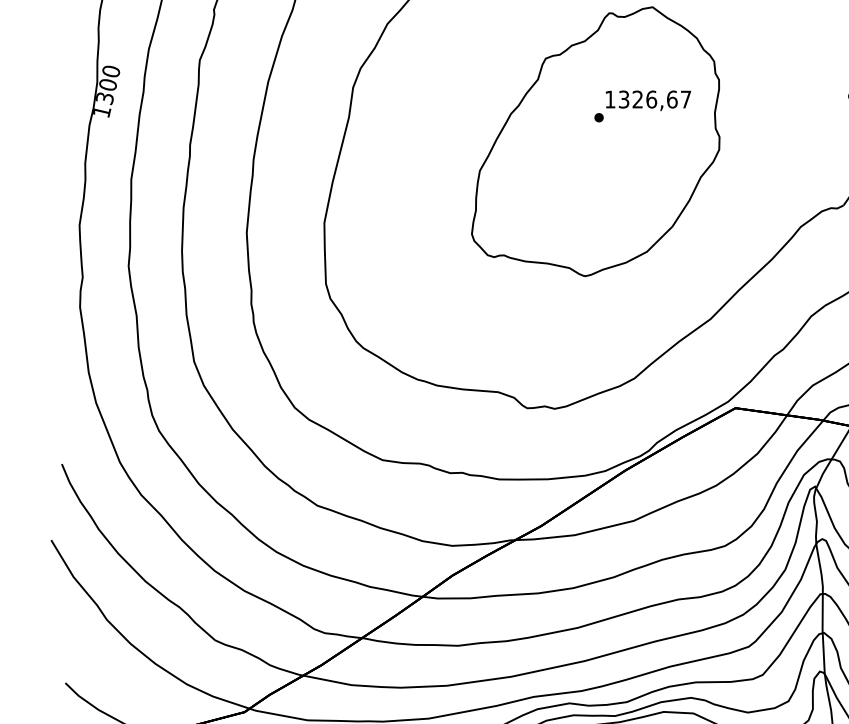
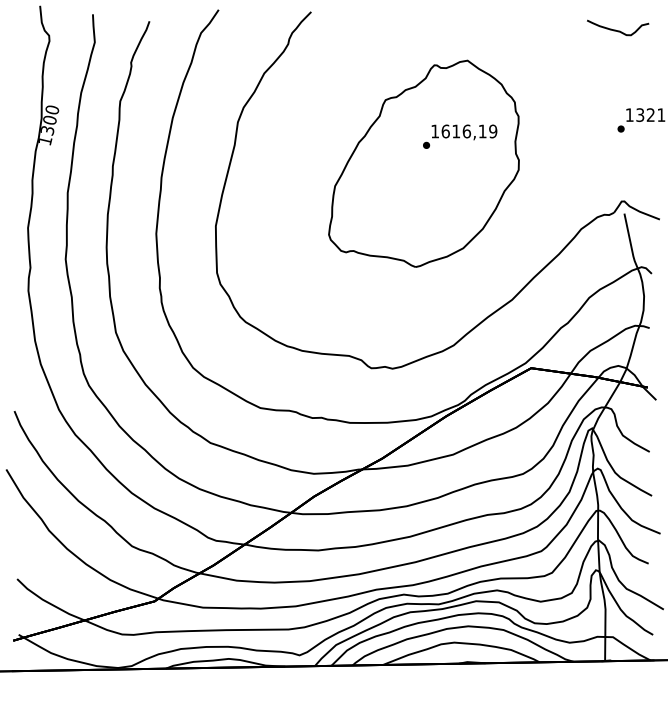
text: (655, 99) -> (469, 131), 1326,67 -> 1616,19

